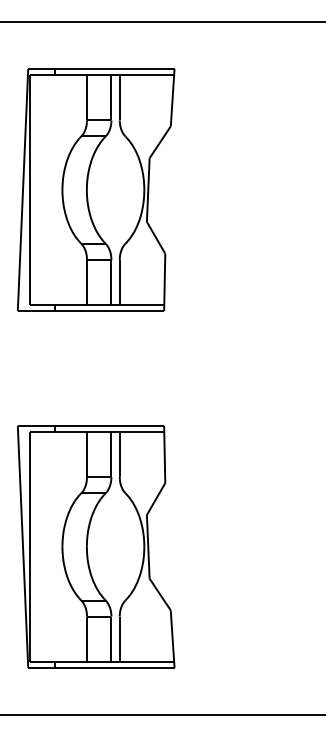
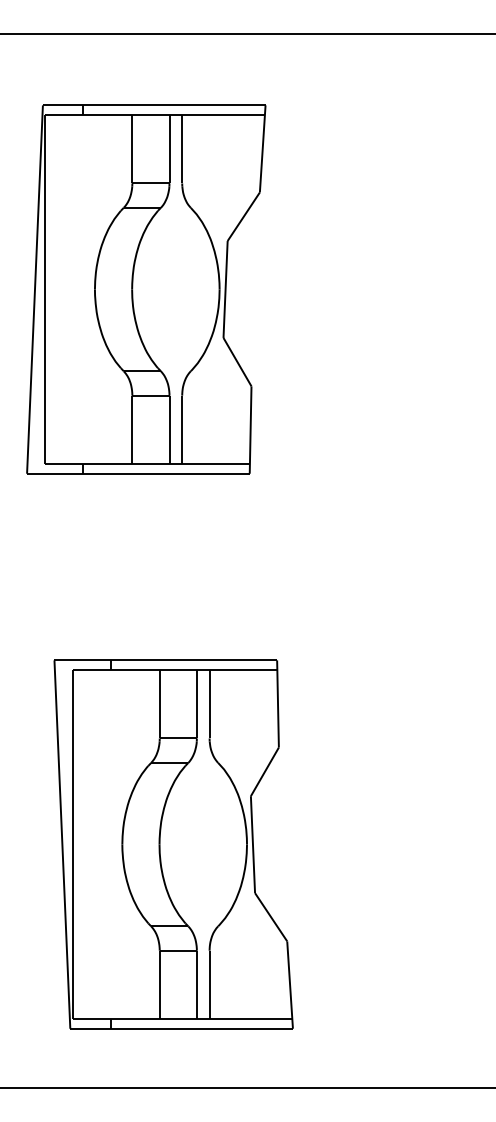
part: (96, 546) -> (174, 844), moved

